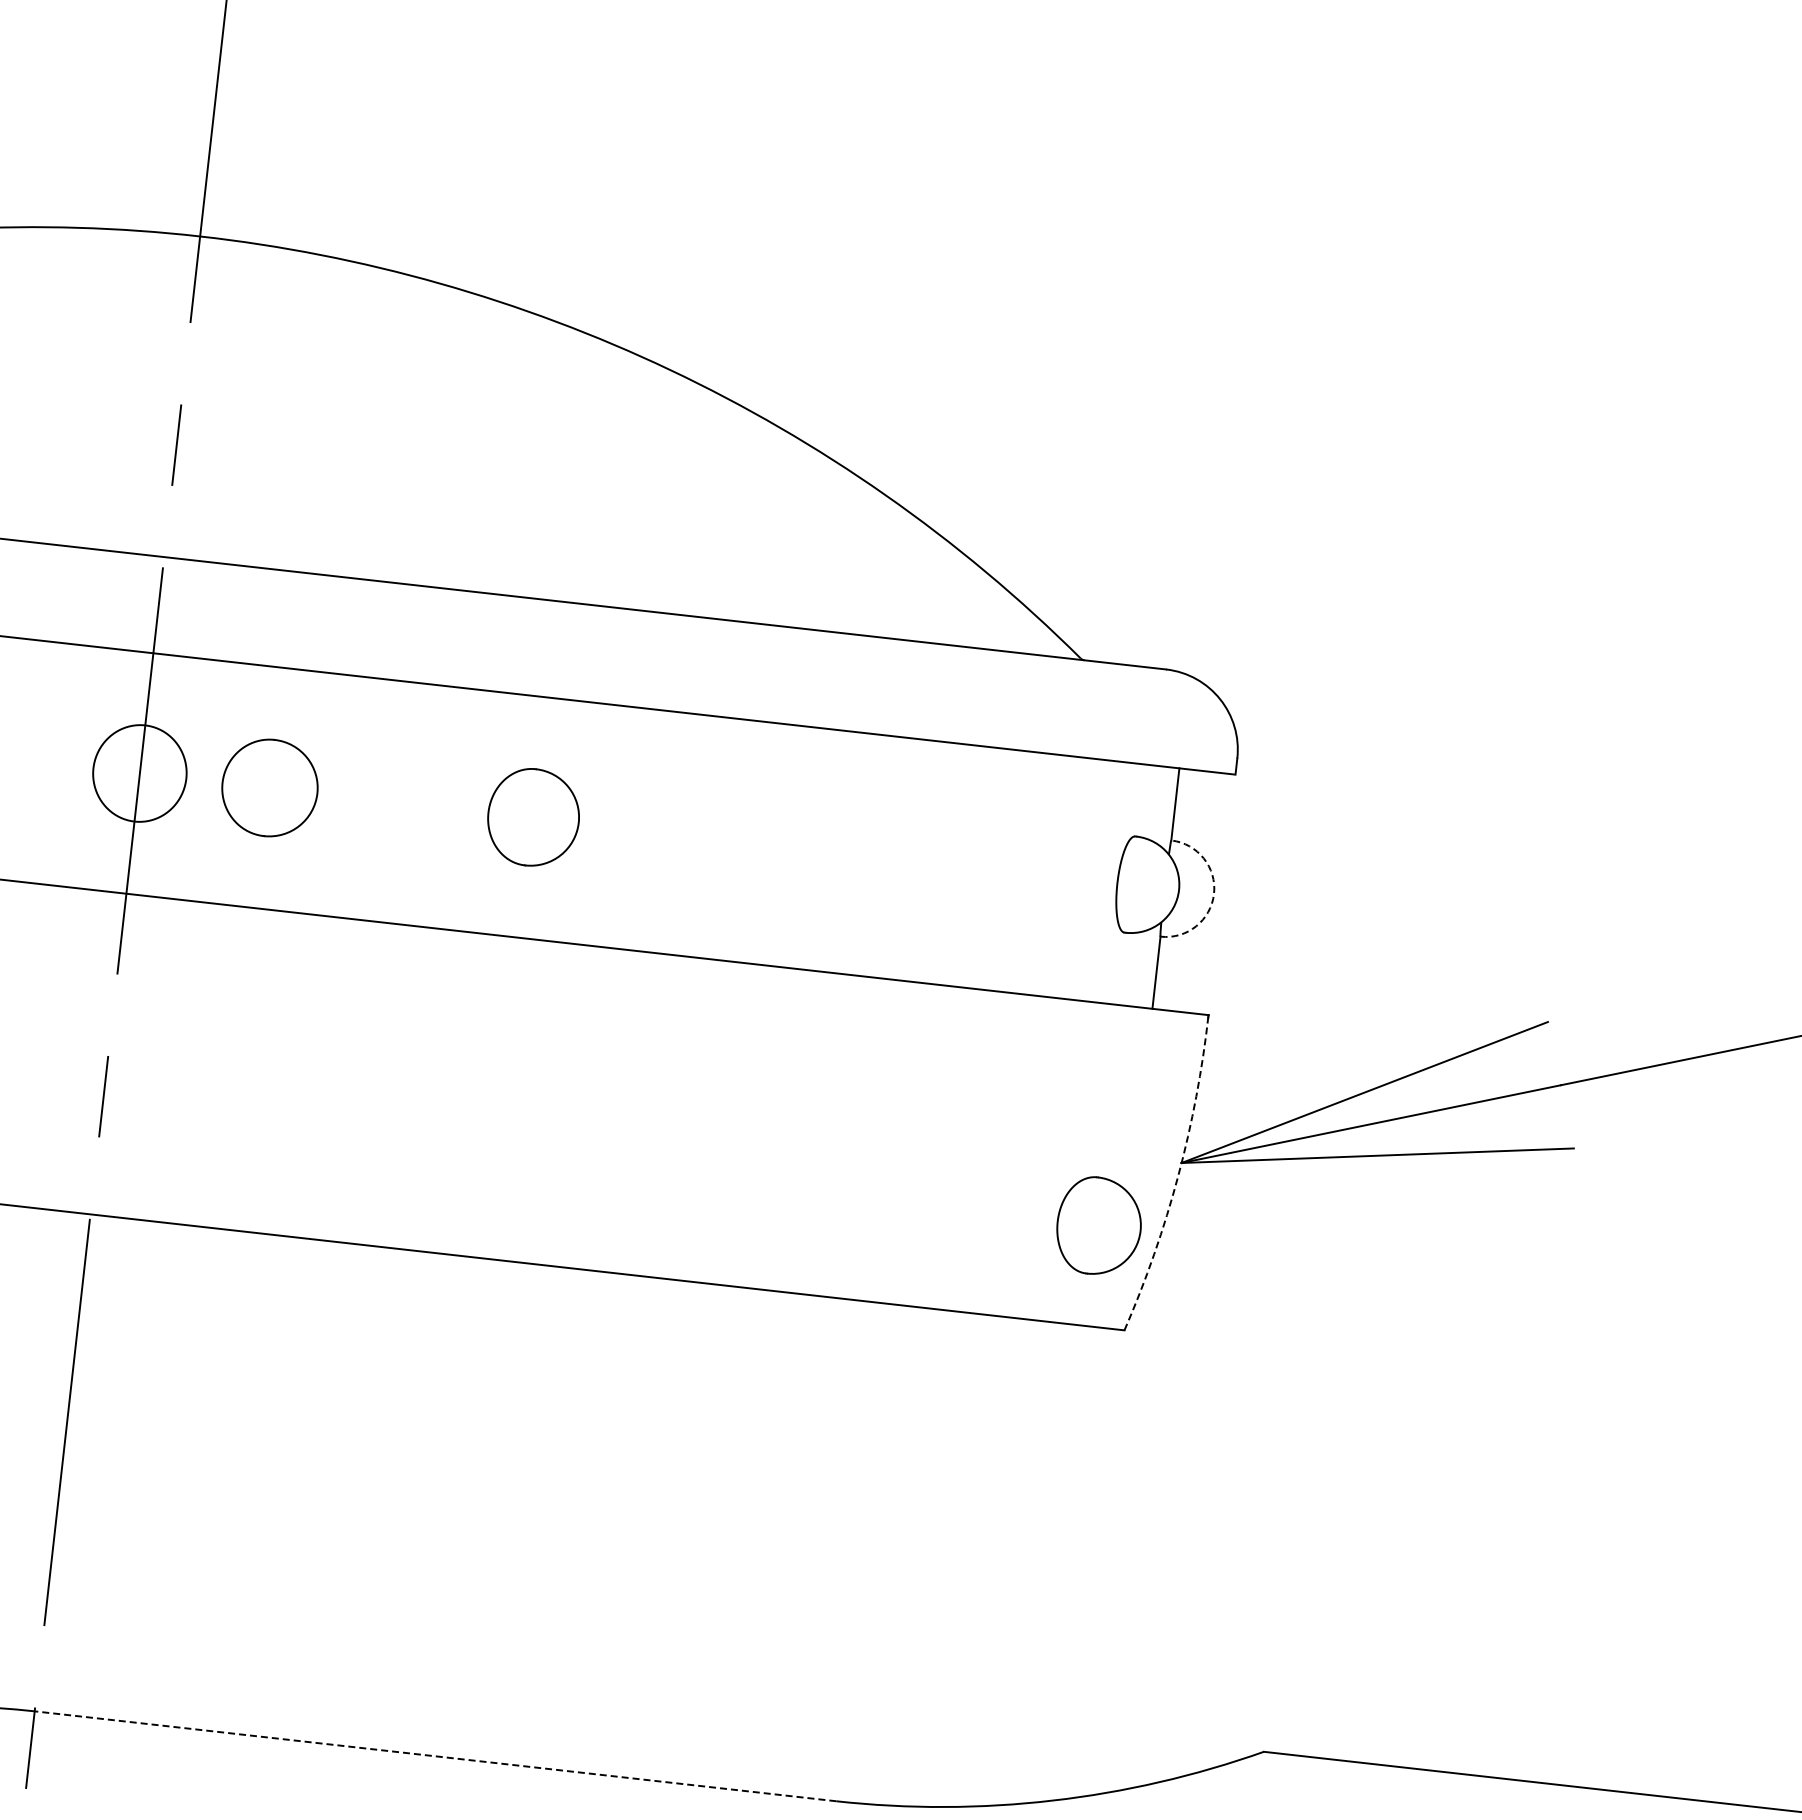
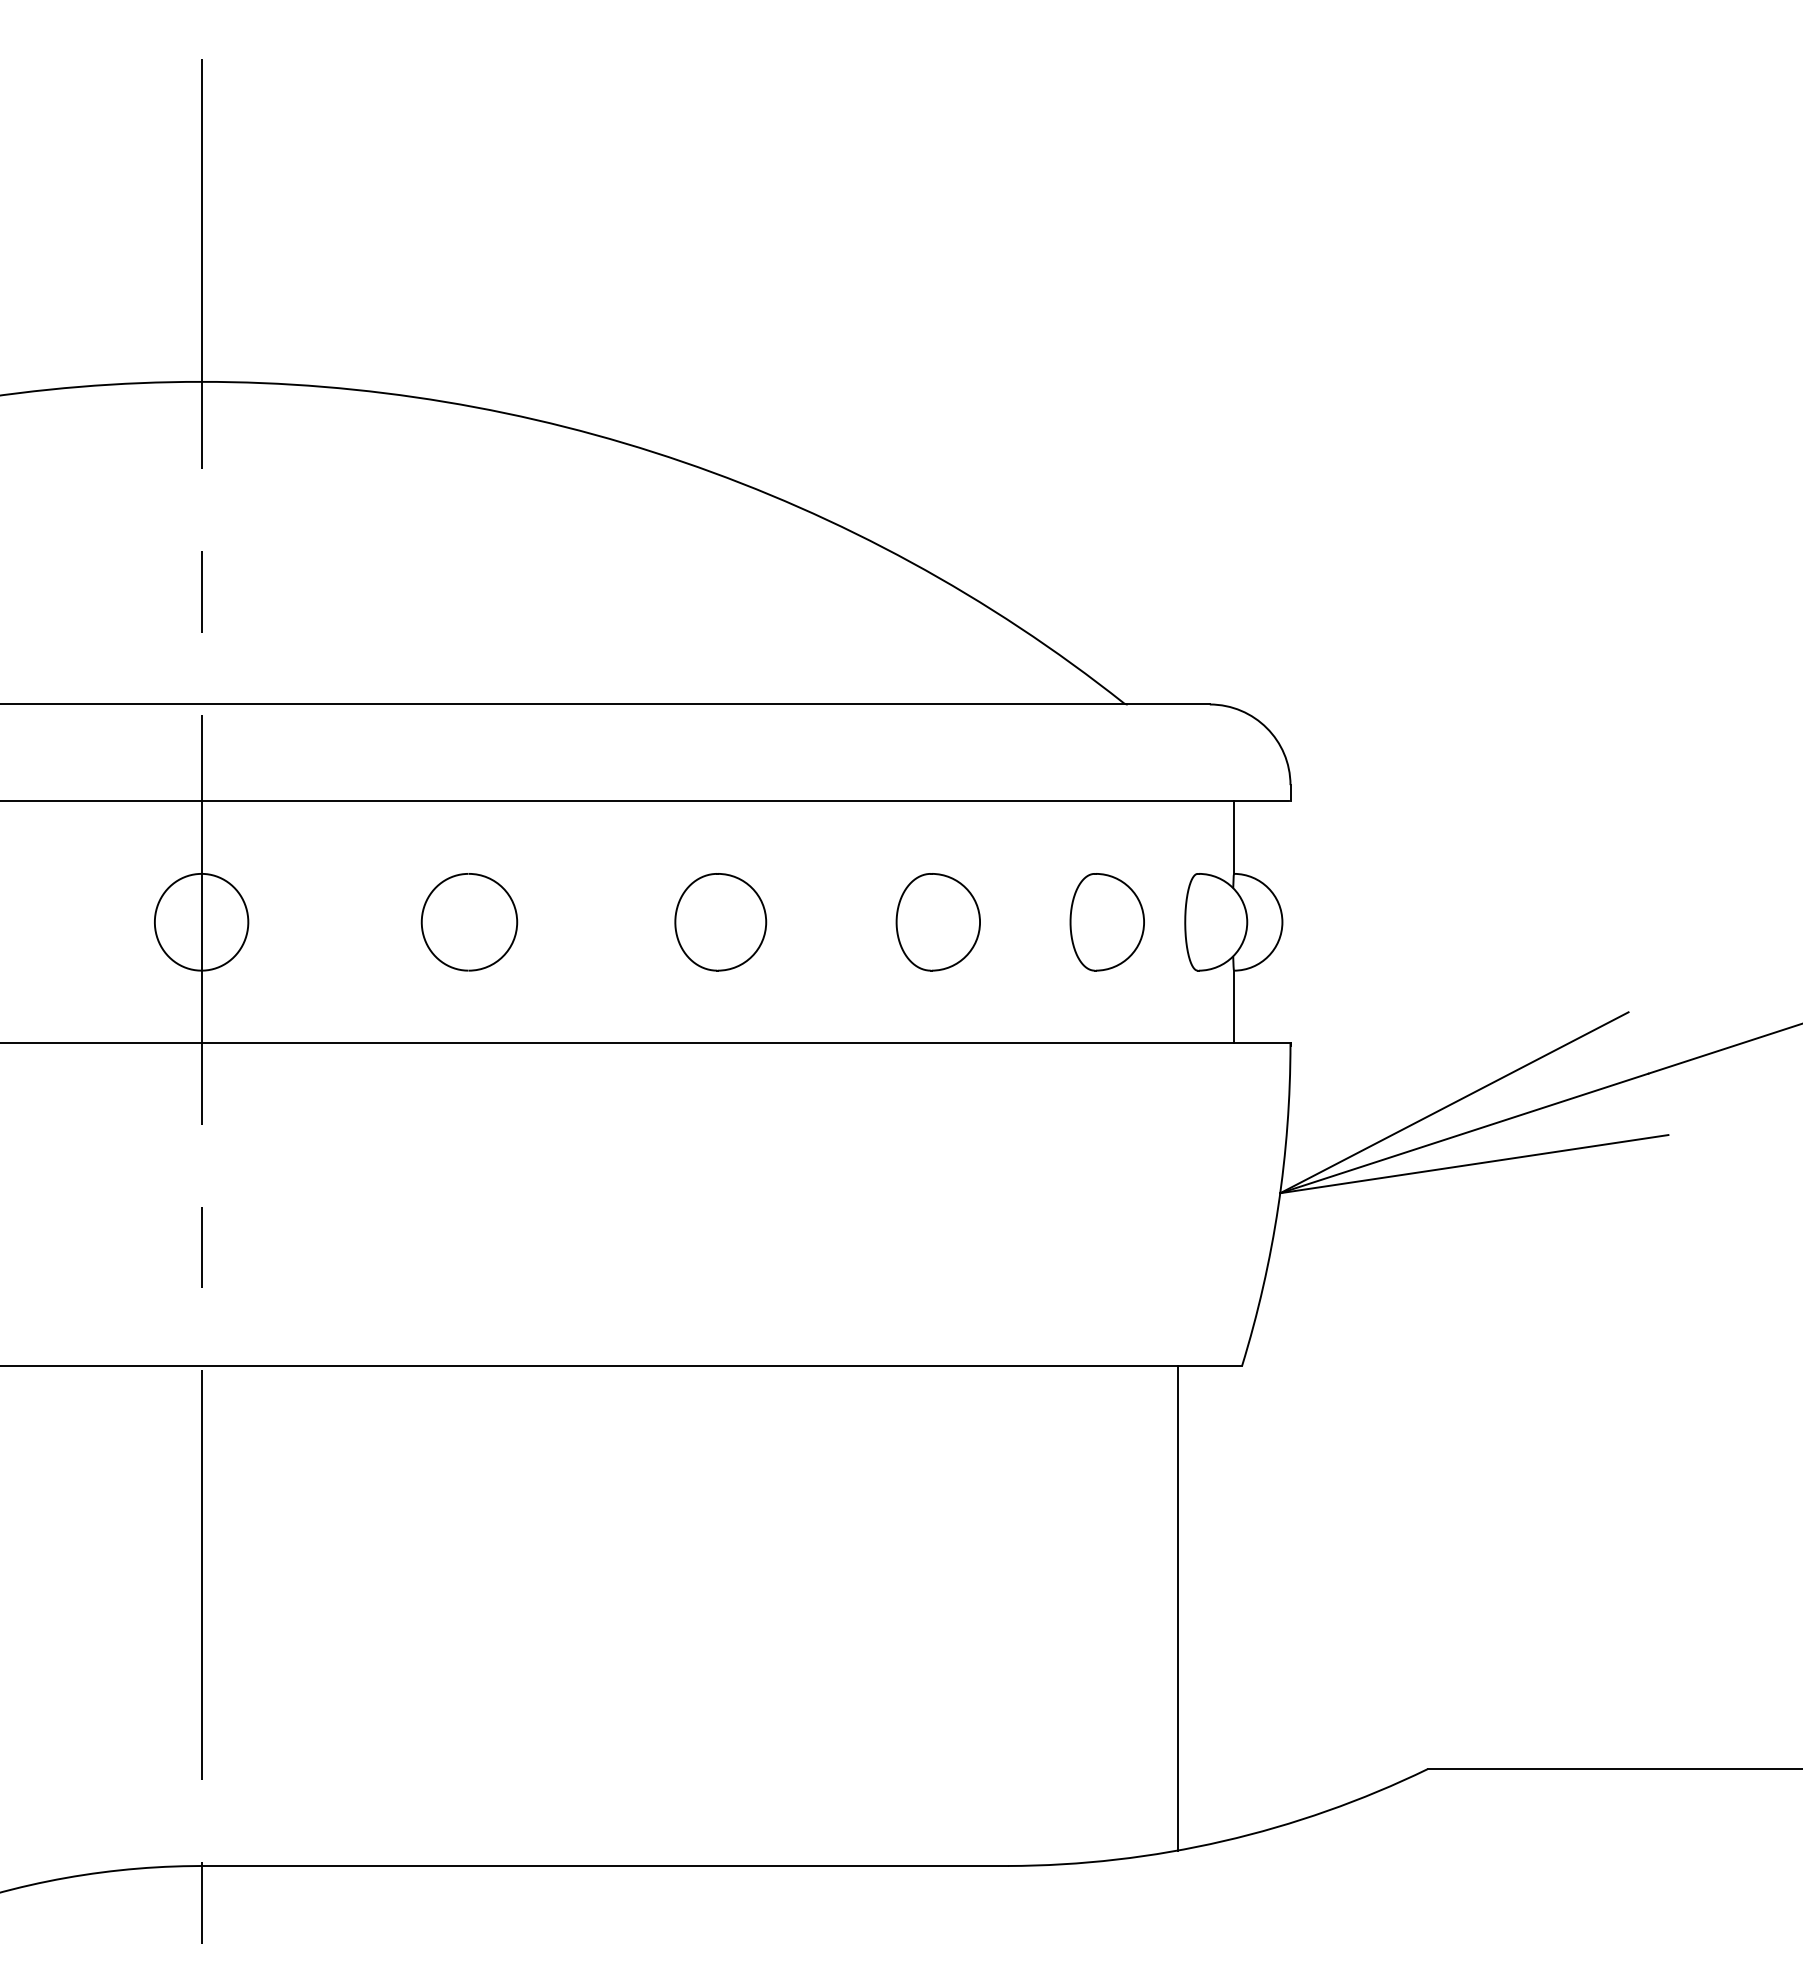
part: (269, 788) -> (469, 922), moved
part: (533, 817) -> (720, 922), moved
part: (1039, 874) -> (1106, 922), added
arc: (1214, 894) -> (1282, 922), dashed -> solid
arc: (1178, 1176) -> (1278, 1206), dashed -> solid
part: (1098, 1226) -> (937, 922), moved
line: (1033, 1563) -> (1177, 1607), added
line: (435, 1755) -> (604, 1865), dashed -> solid

